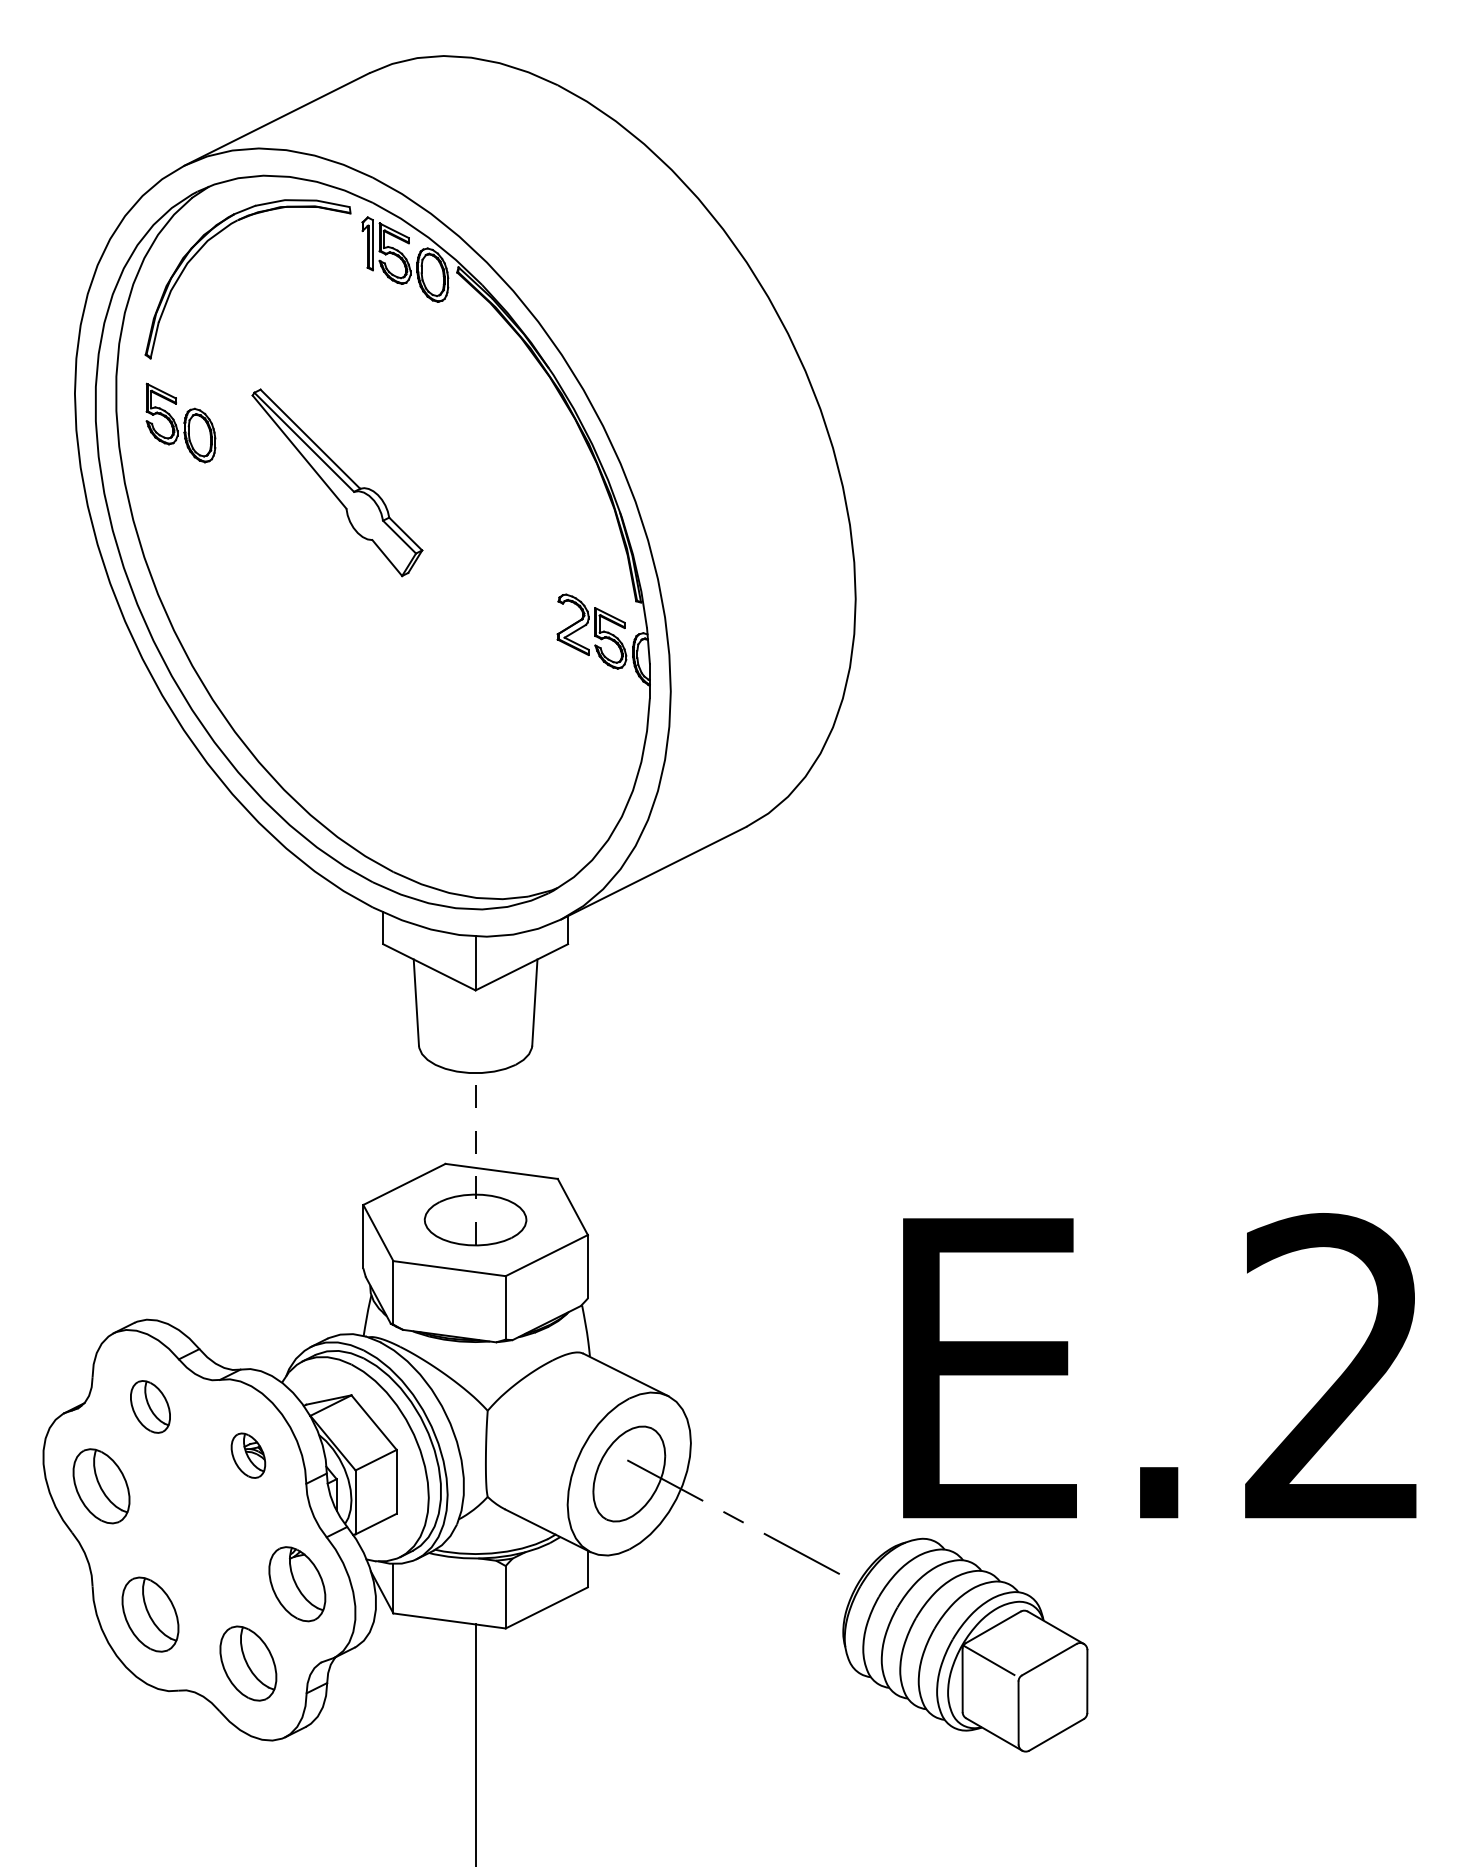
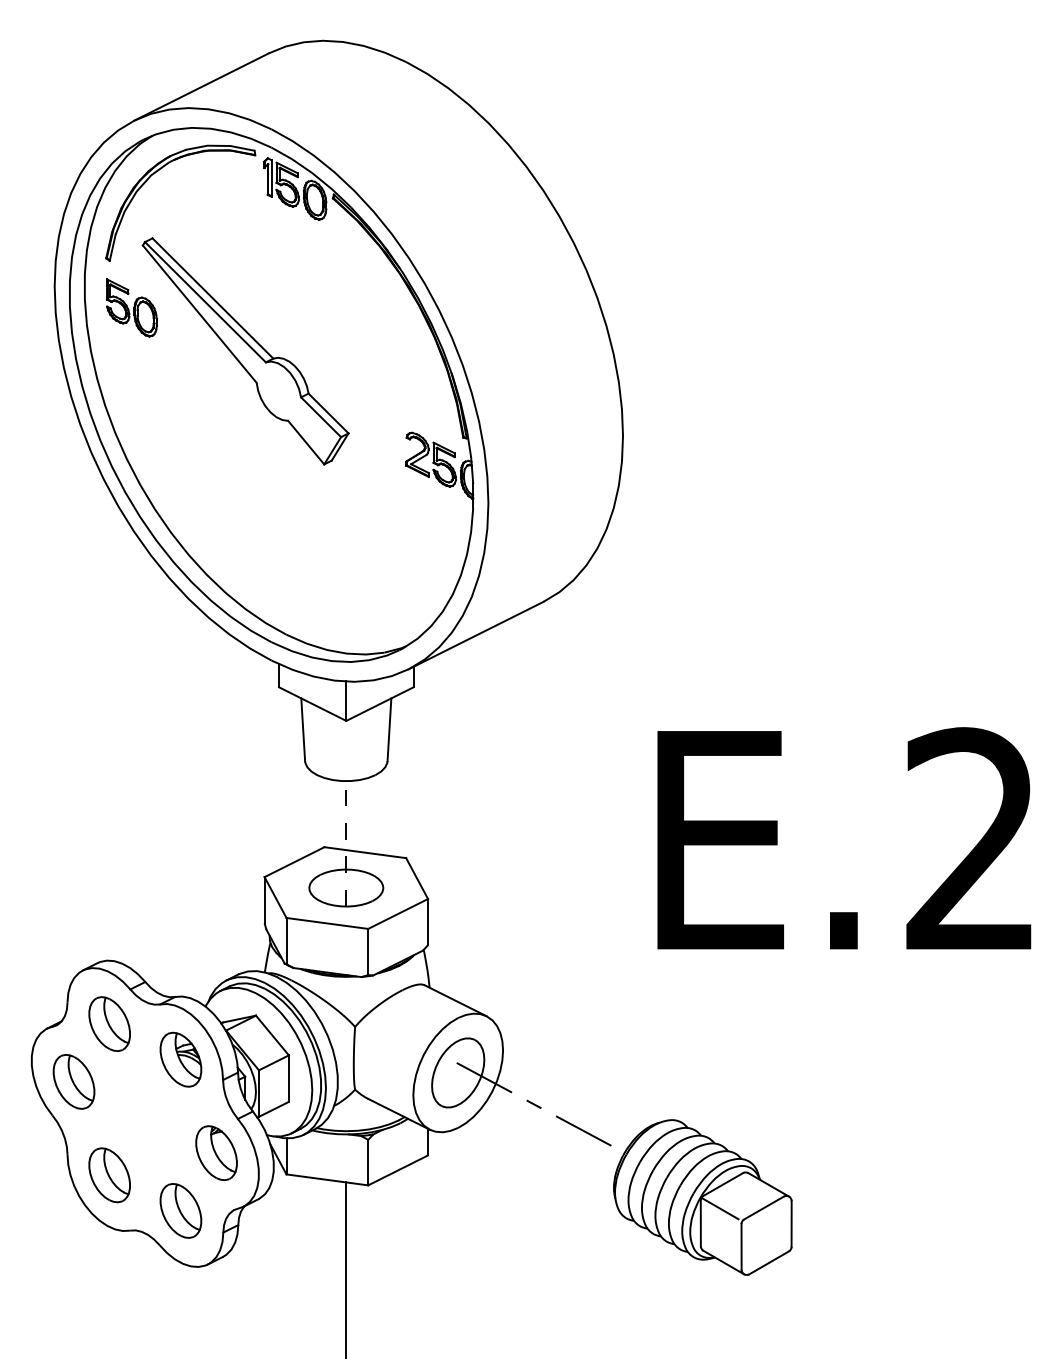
part: (337, 482) -> (245, 351), size x1.67
text: (1159, 1365) -> (844, 838), moved
part: (150, 1406) -> (109, 1023), size x1.43
part: (248, 1455) -> (181, 1059), size x1.67

